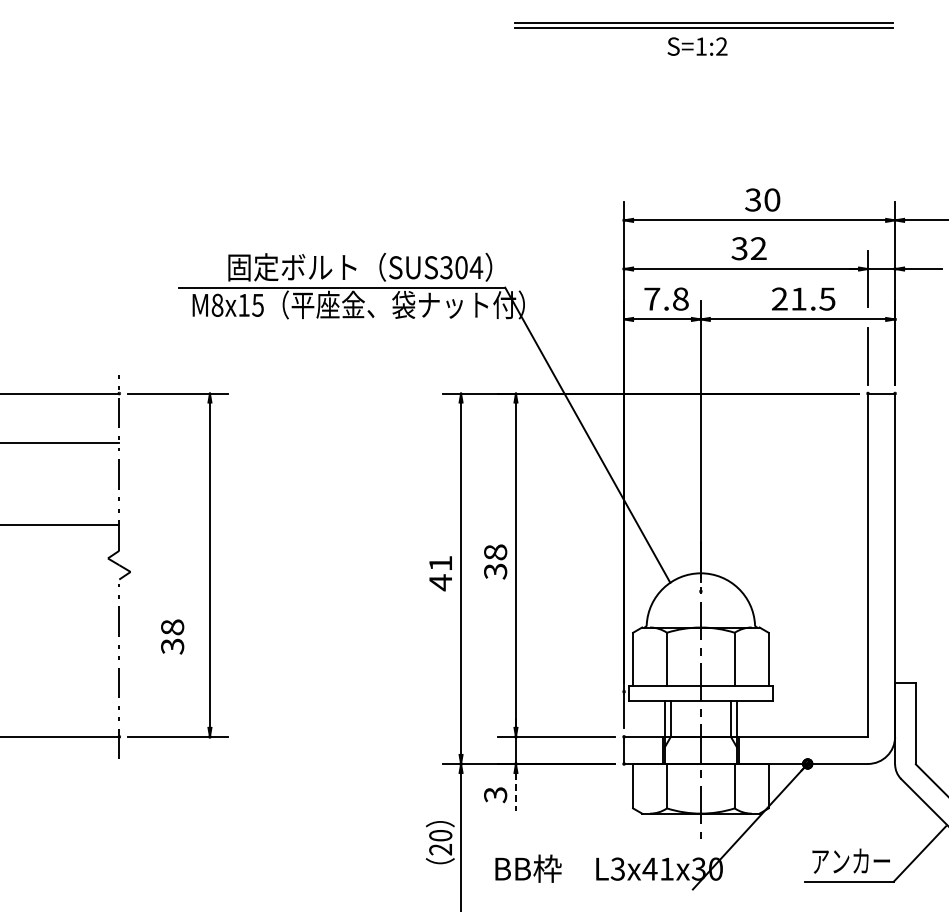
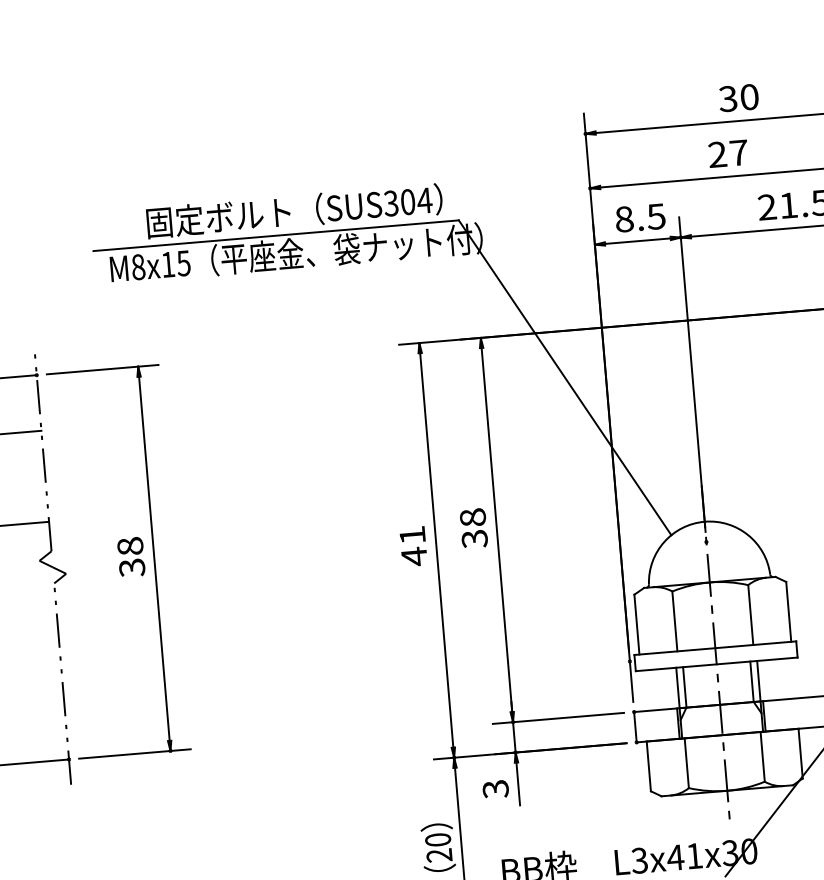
text: (748, 248) -> (727, 153), 32 -> 27
text: (666, 298) -> (640, 217), 7.8 -> 8.5
text: (172, 636) -> (131, 556), moved
line: (515, 792) -> (517, 784), dashed -> solid

